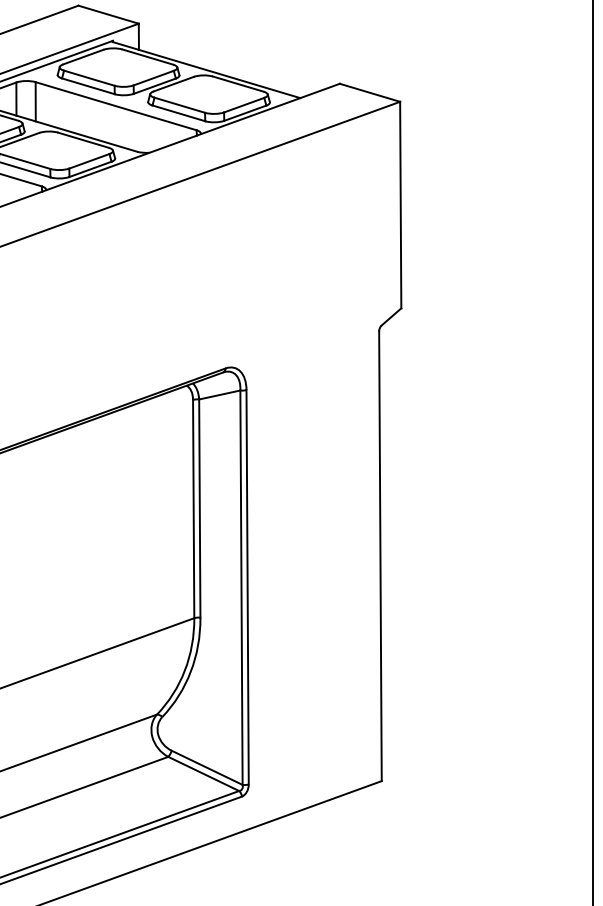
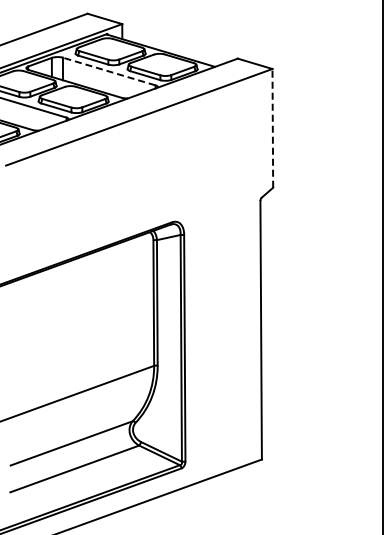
line: (114, 106) -> (108, 71), solid -> dashed
line: (400, 203) -> (272, 127), solid -> dashed

